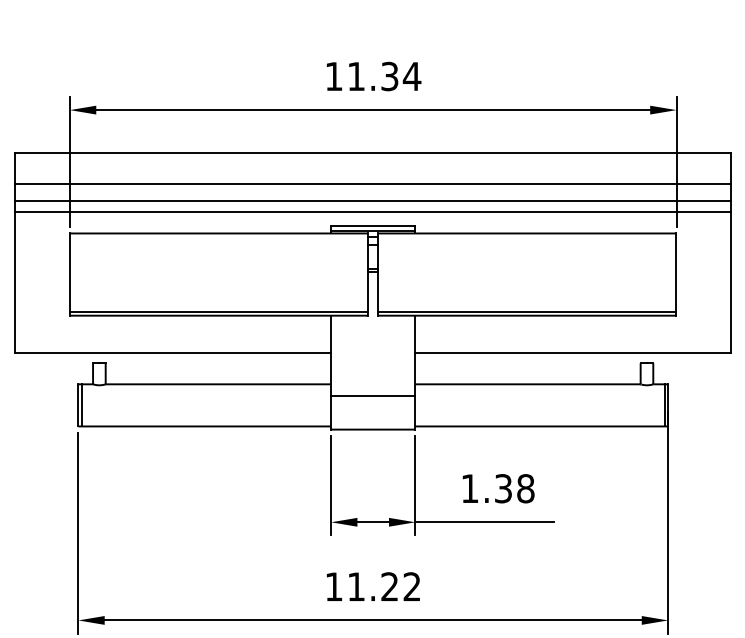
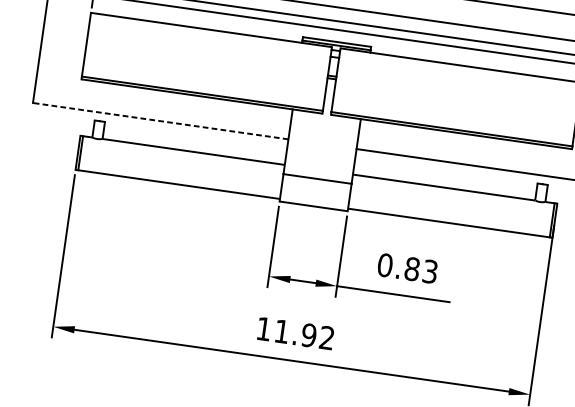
line: (173, 352) -> (161, 121), solid -> dashed
text: (497, 488) -> (407, 268), 1.38 -> 0.83
text: (389, 586) -> (308, 335), 11.22 -> 11.92

